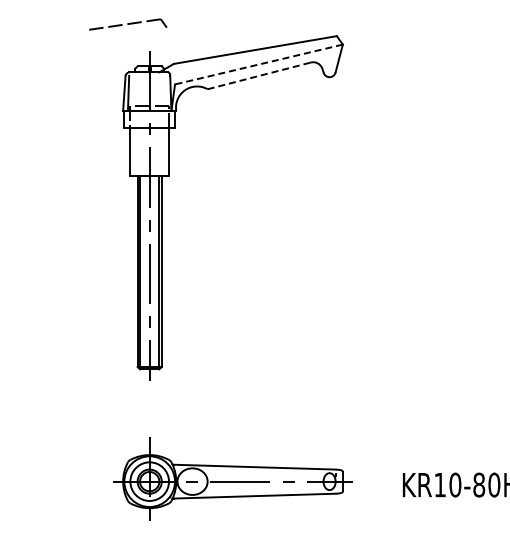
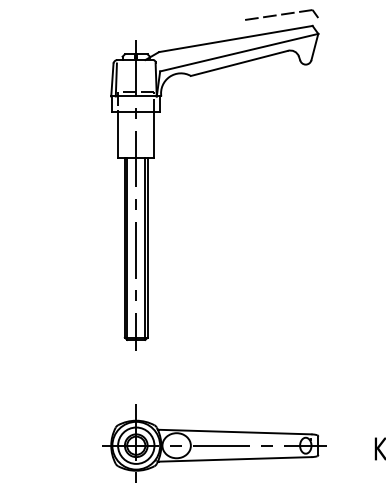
part: (128, 24) -> (282, 14), moved
line: (258, 64) -> (238, 52), dashed -> solid
line: (259, 75) -> (239, 63), dashed -> solid

